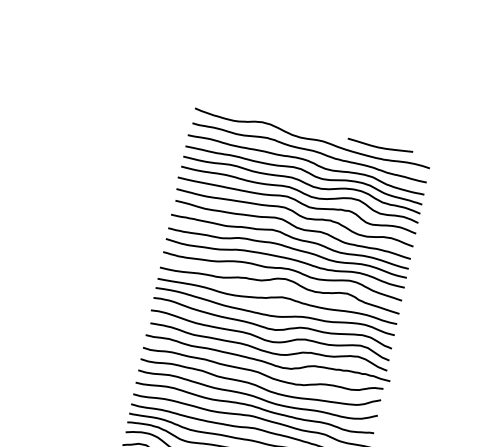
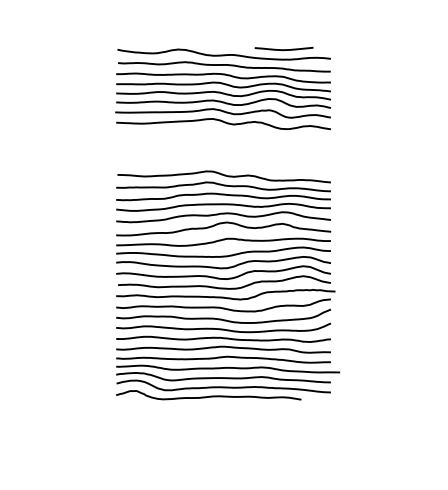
part: (302, 175) -> (222, 88), moved

